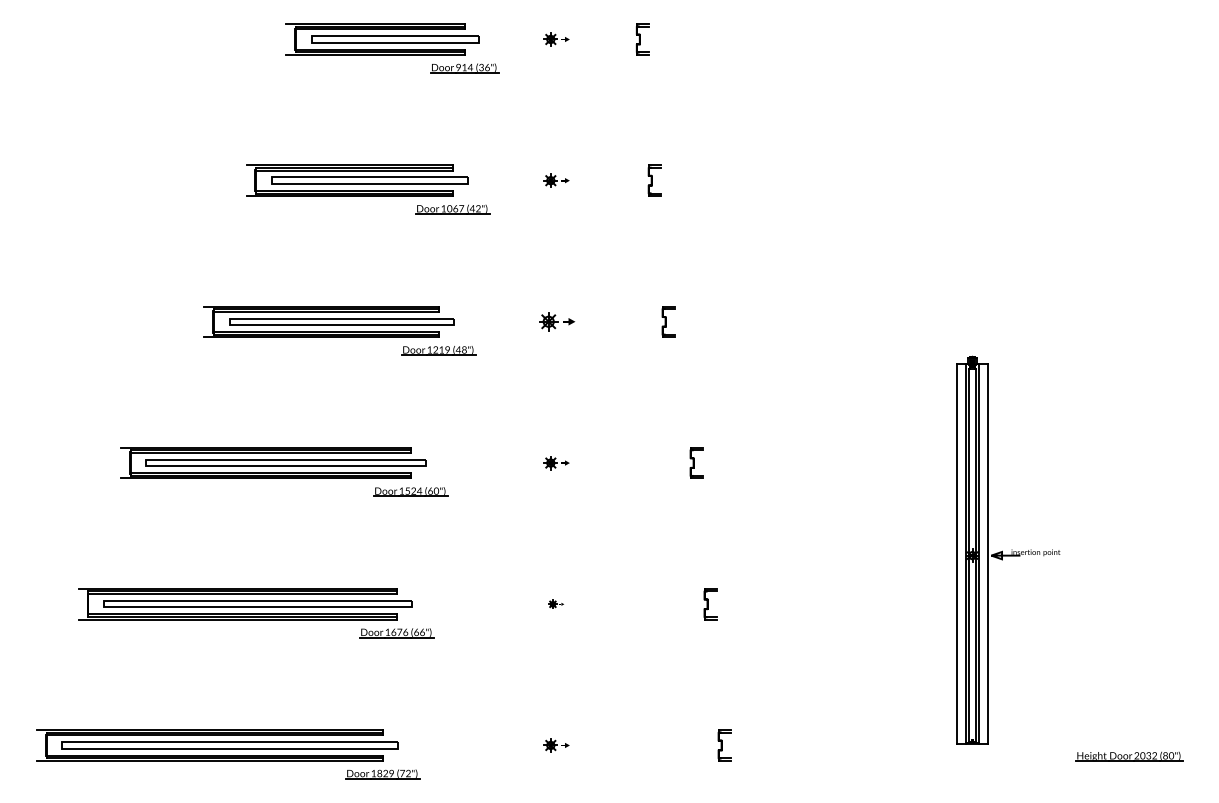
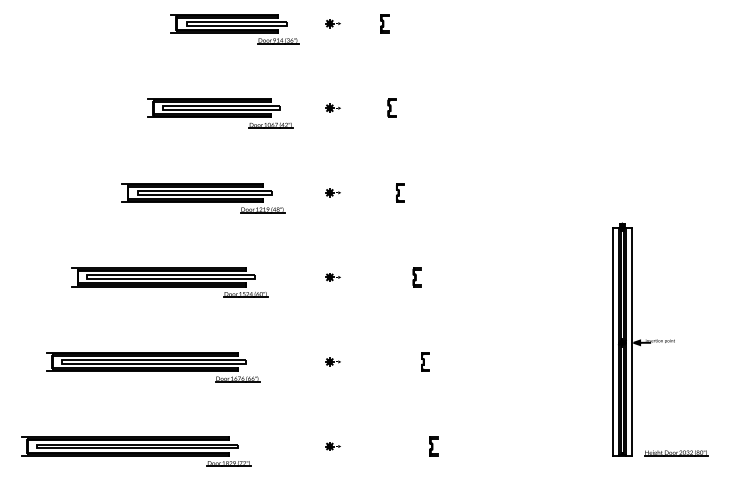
part: (555, 321) -> (332, 192), size x0.71
part: (1007, 550) -> (643, 339), moved
part: (555, 603) -> (332, 361), size x1.67

